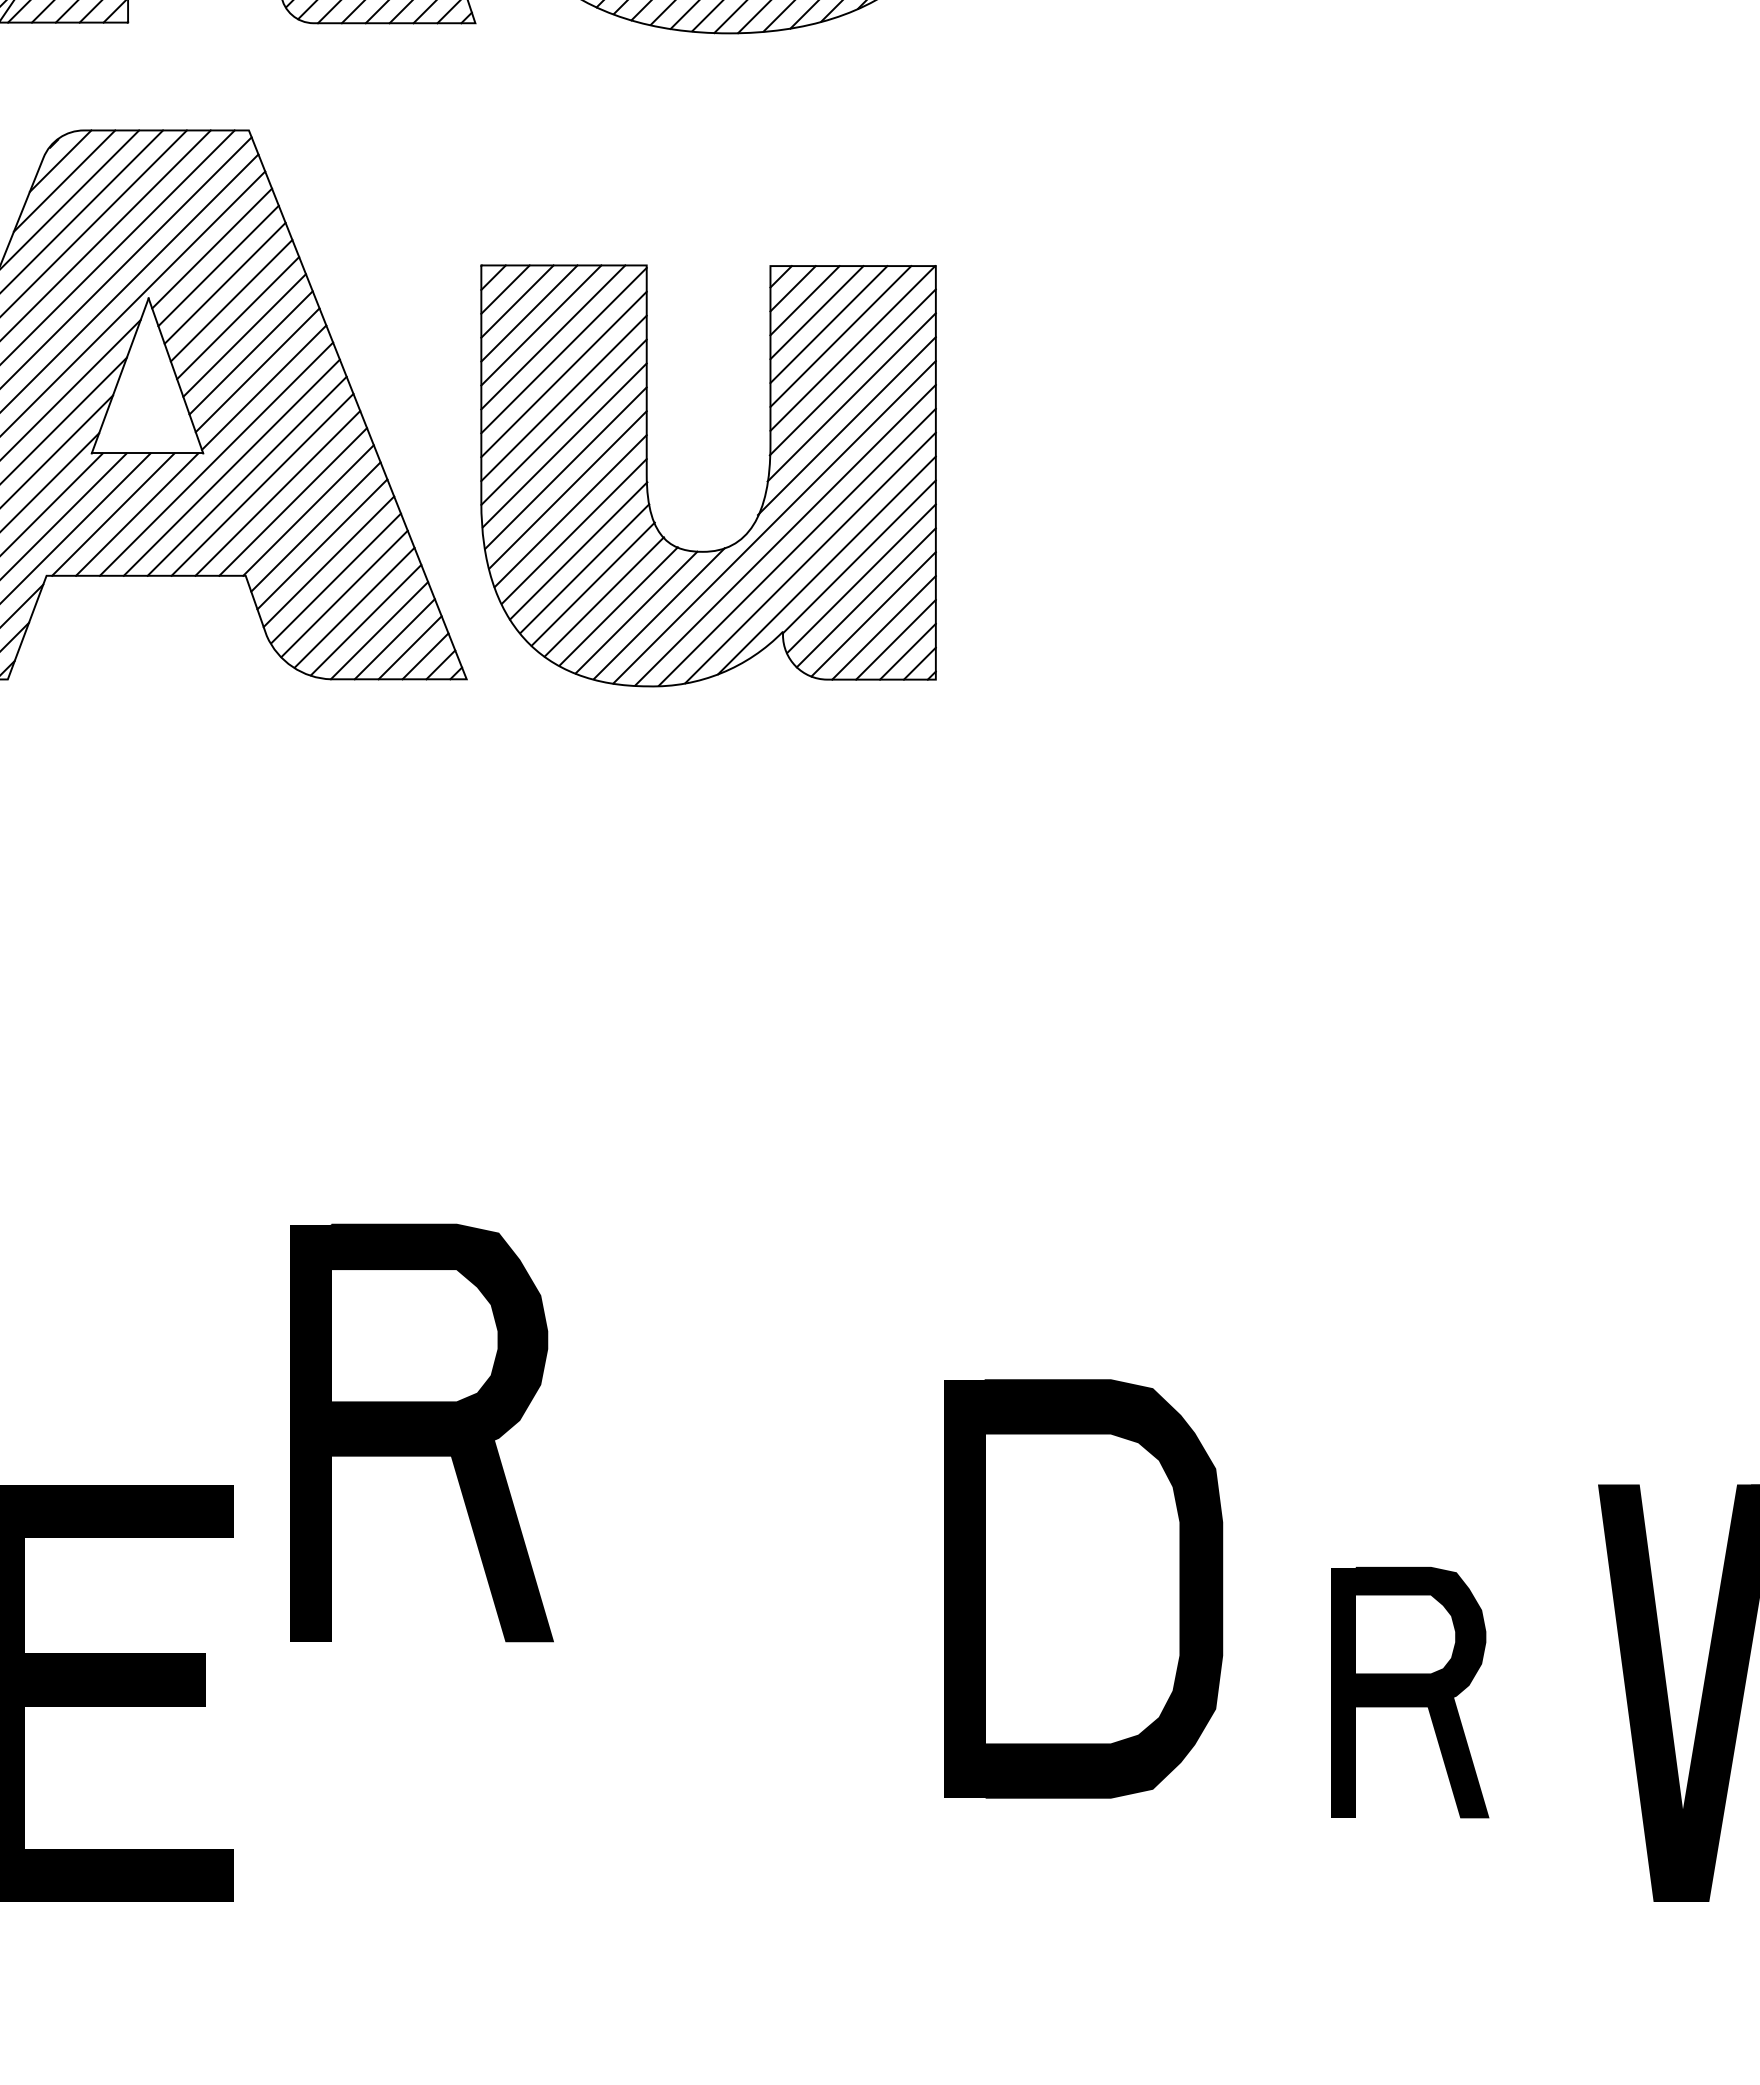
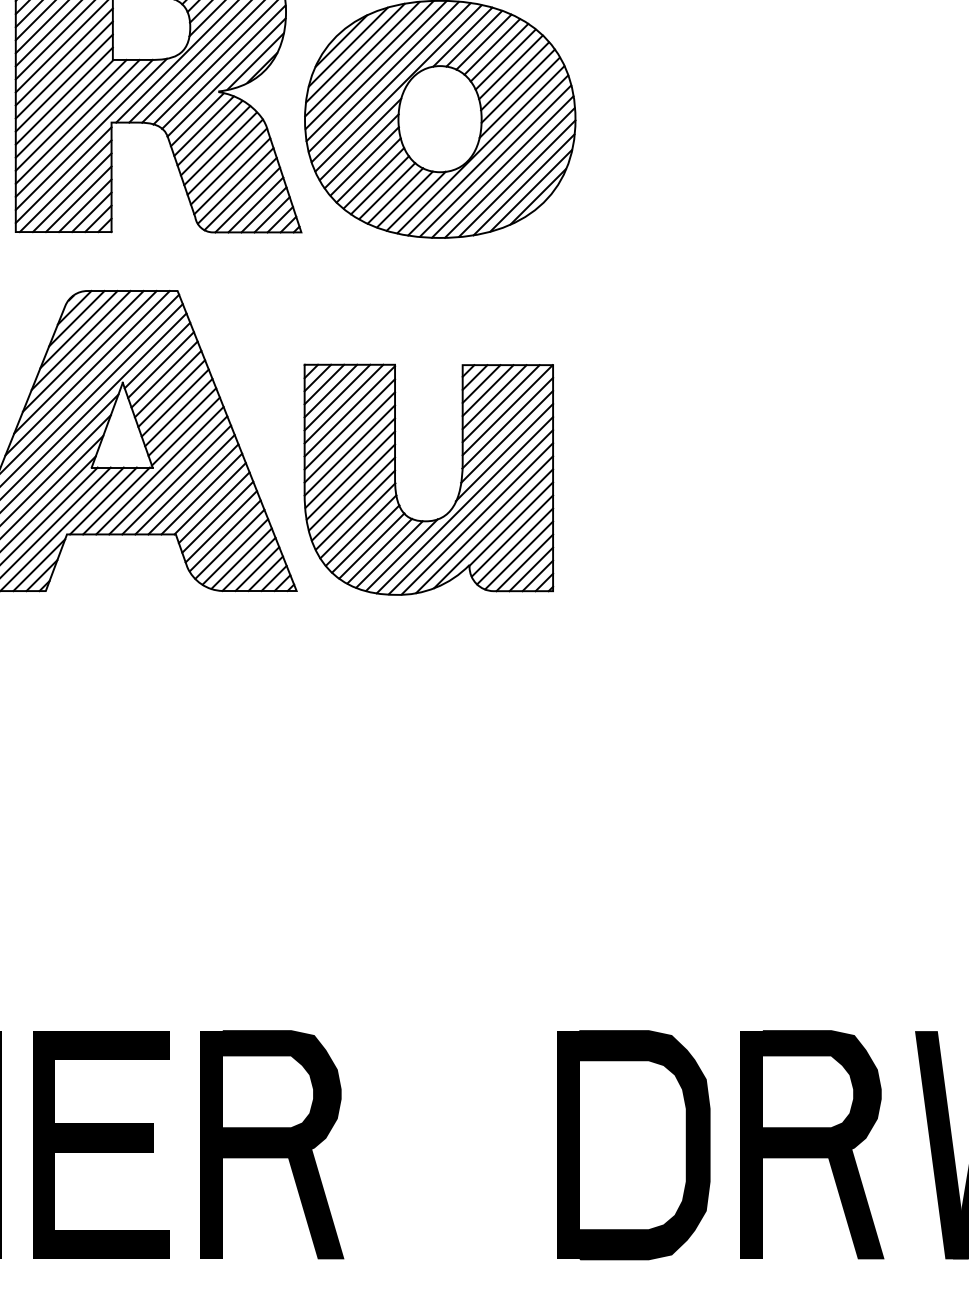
part: (422, 1432) -> (272, 1144), moved
part: (1082, 1589) -> (633, 1145), moved
part: (1410, 1691) -> (812, 1144), size x1.67

